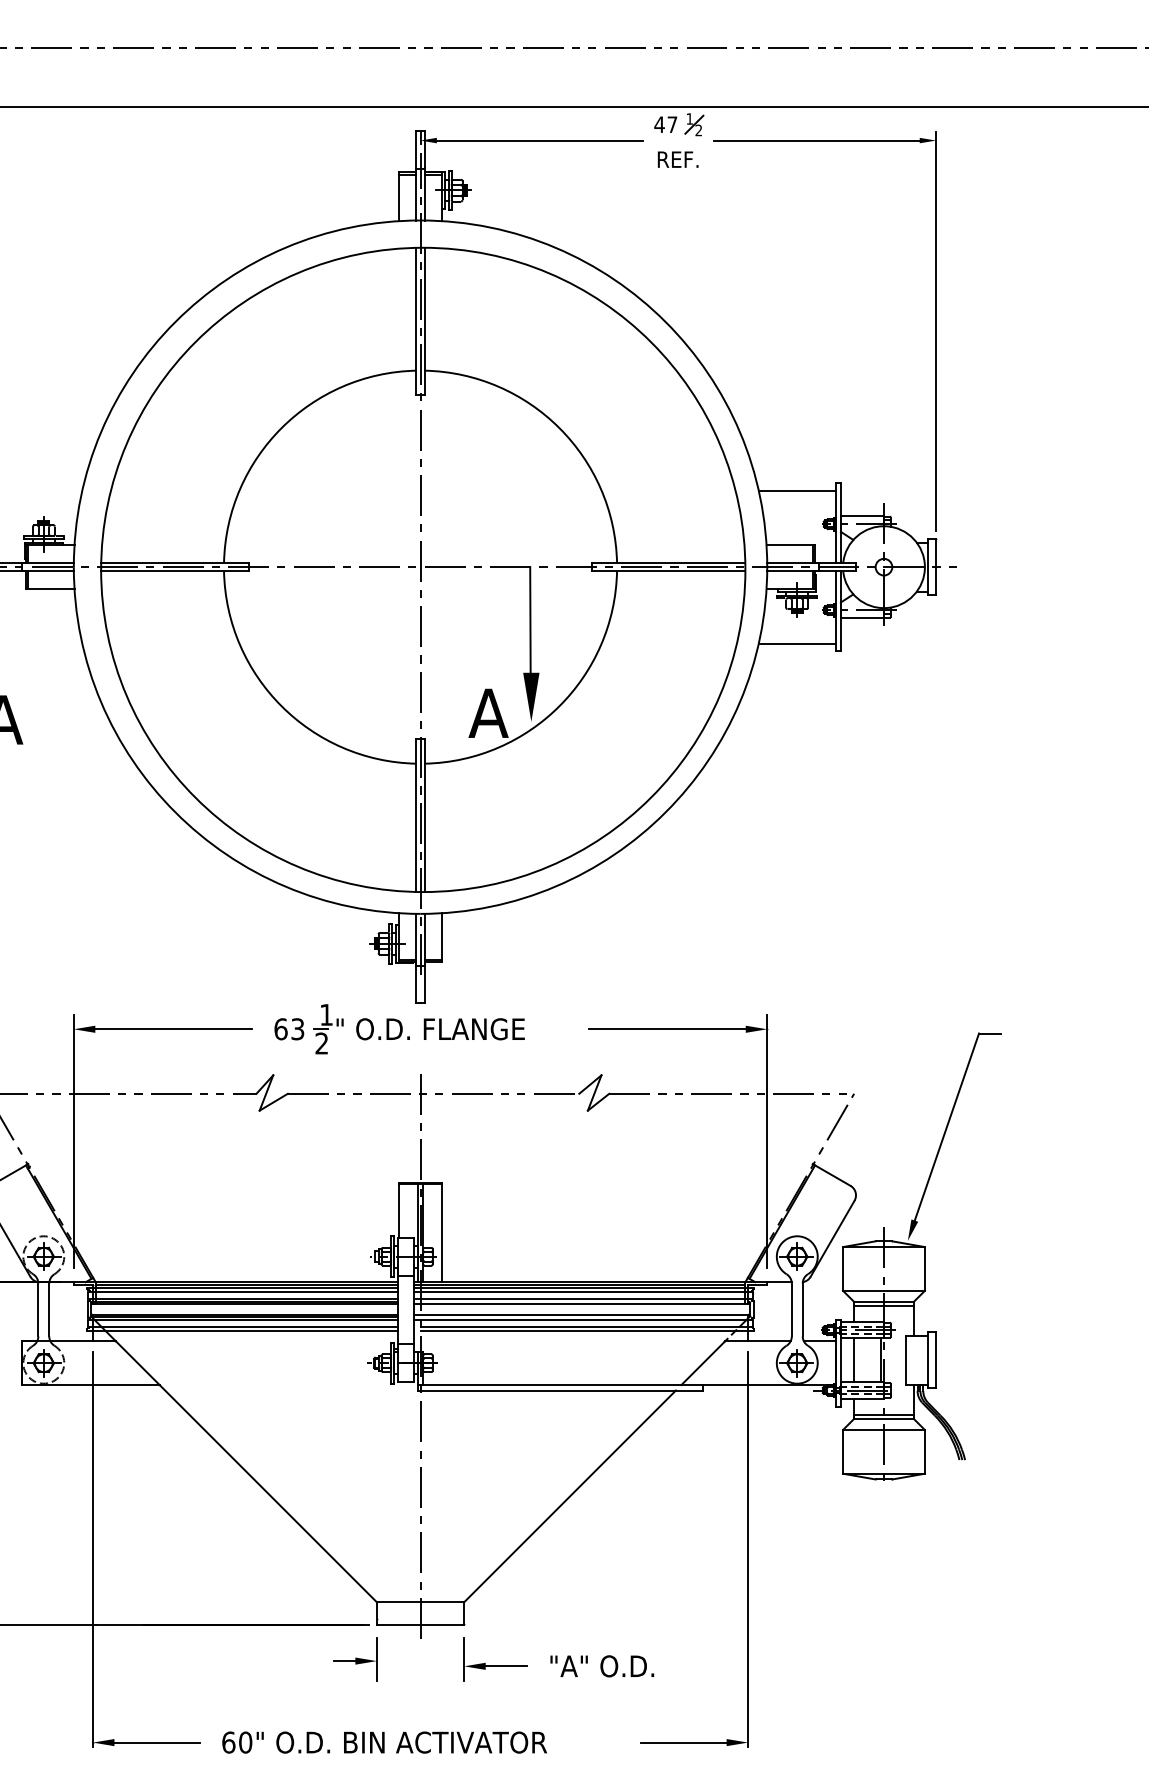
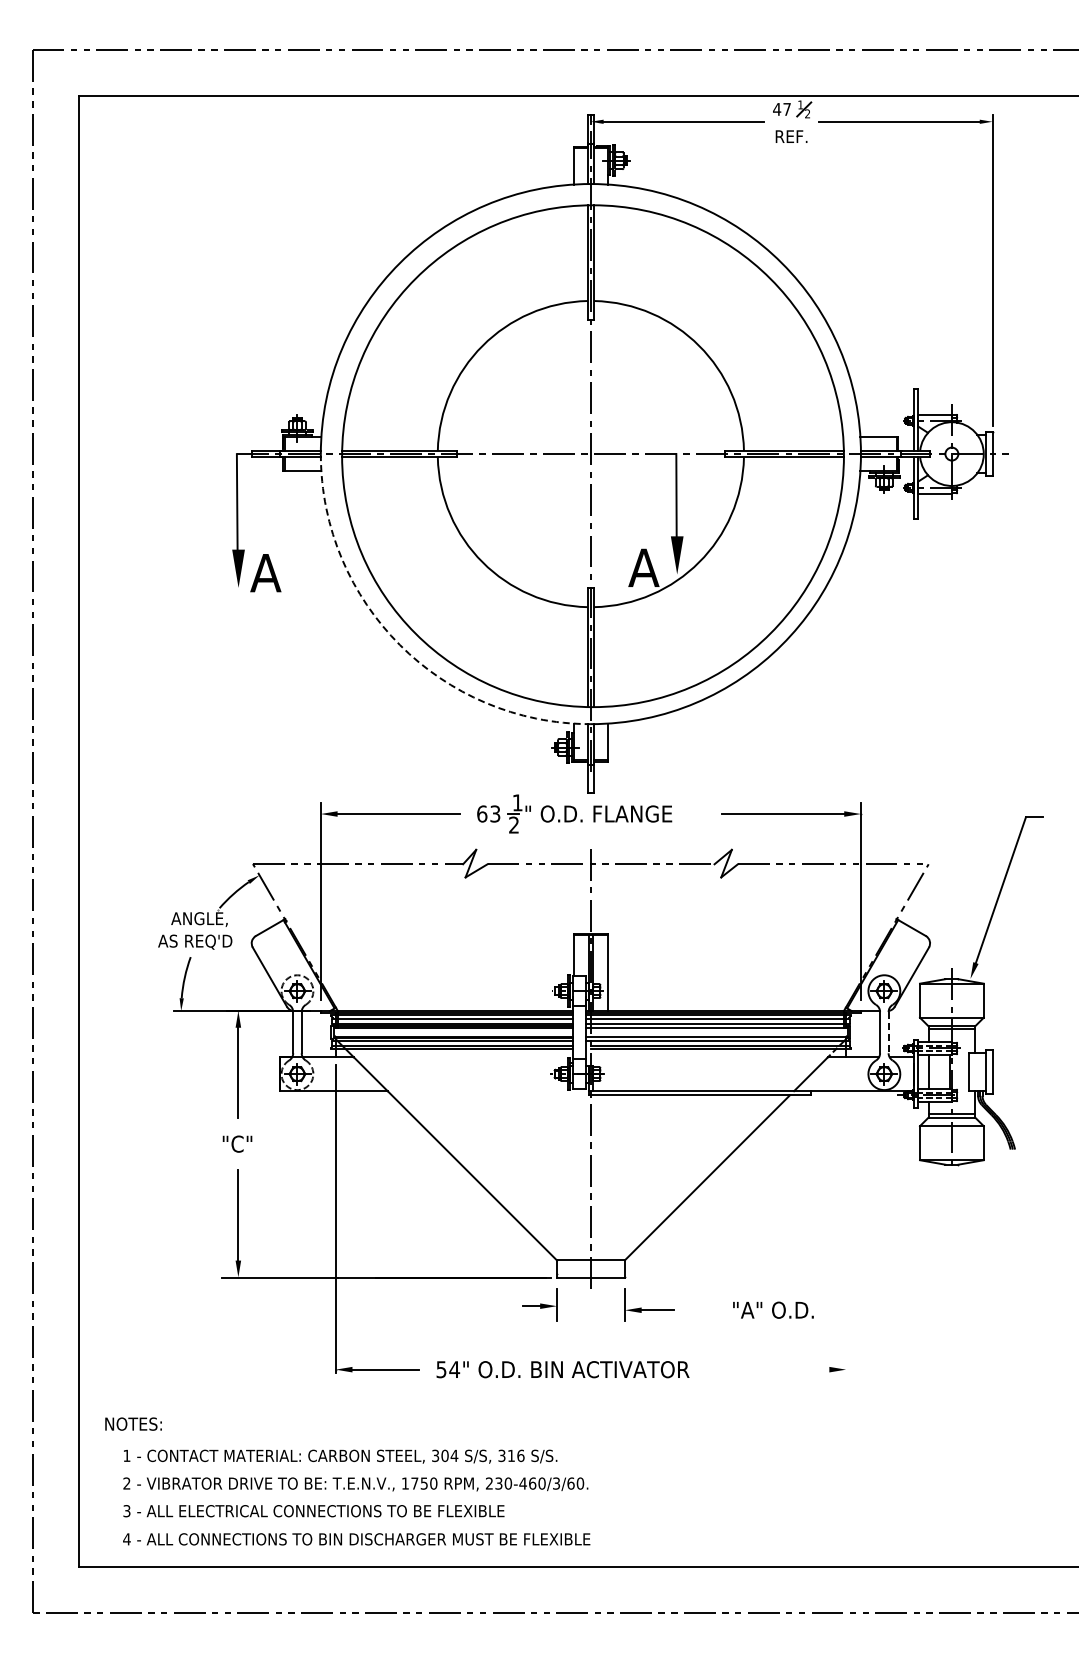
line: (797, 490) -> (884, 394), removed
line: (797, 643) -> (884, 513), removed
arc: (174, 812) -> (399, 645), solid -> dashed
line: (802, 1309) -> (888, 1032), solid -> dashed
line: (748, 1549) -> (846, 1219), removed
text: (602, 1665) -> (773, 1309), moved
text: (237, 1742) -> (448, 1369), 60" -> 54"
line: (683, 1742) -> (795, 1369), removed

